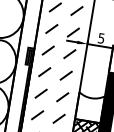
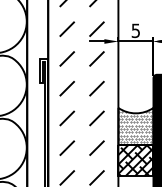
hatch: (89, 108) -> (135, 127), added

